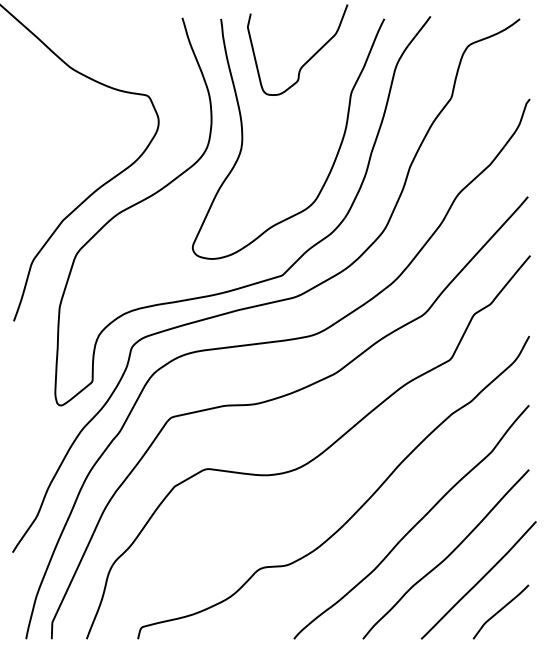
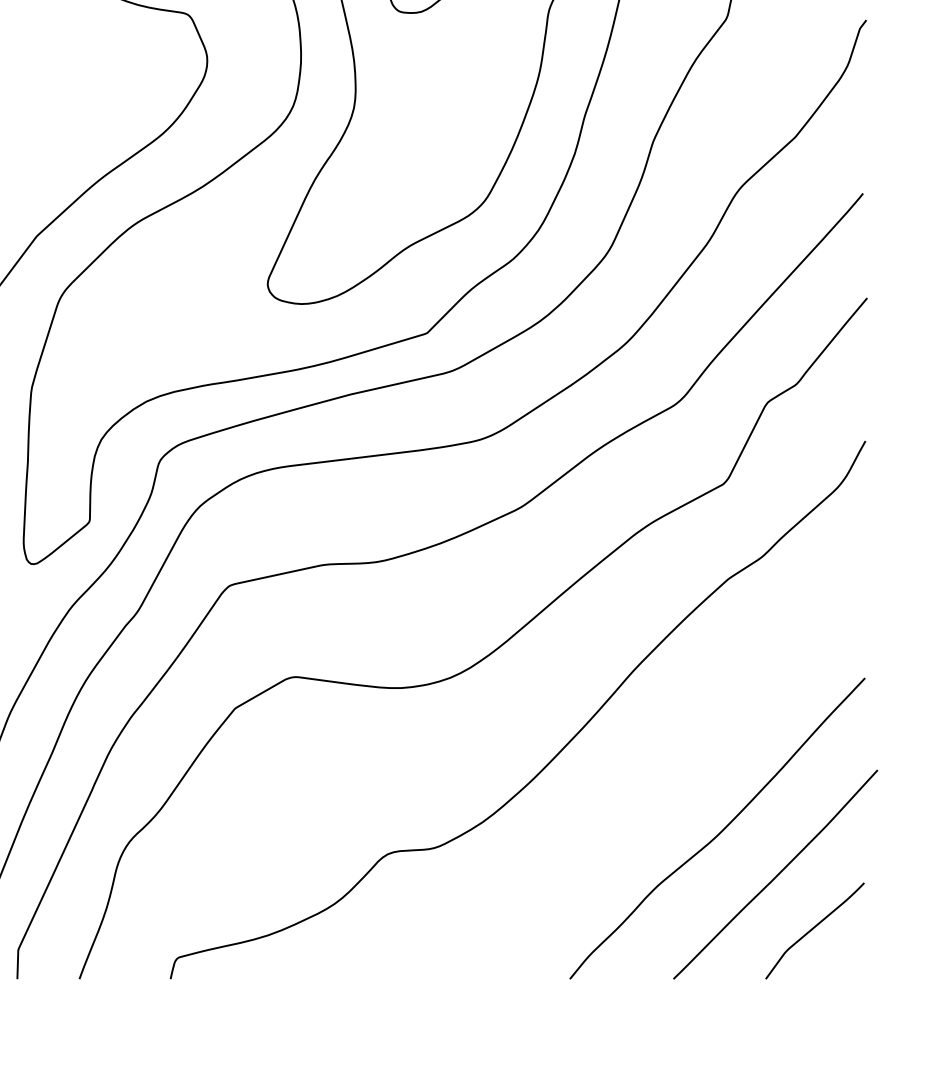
curve: (414, 524) -> (661, 775), removed

